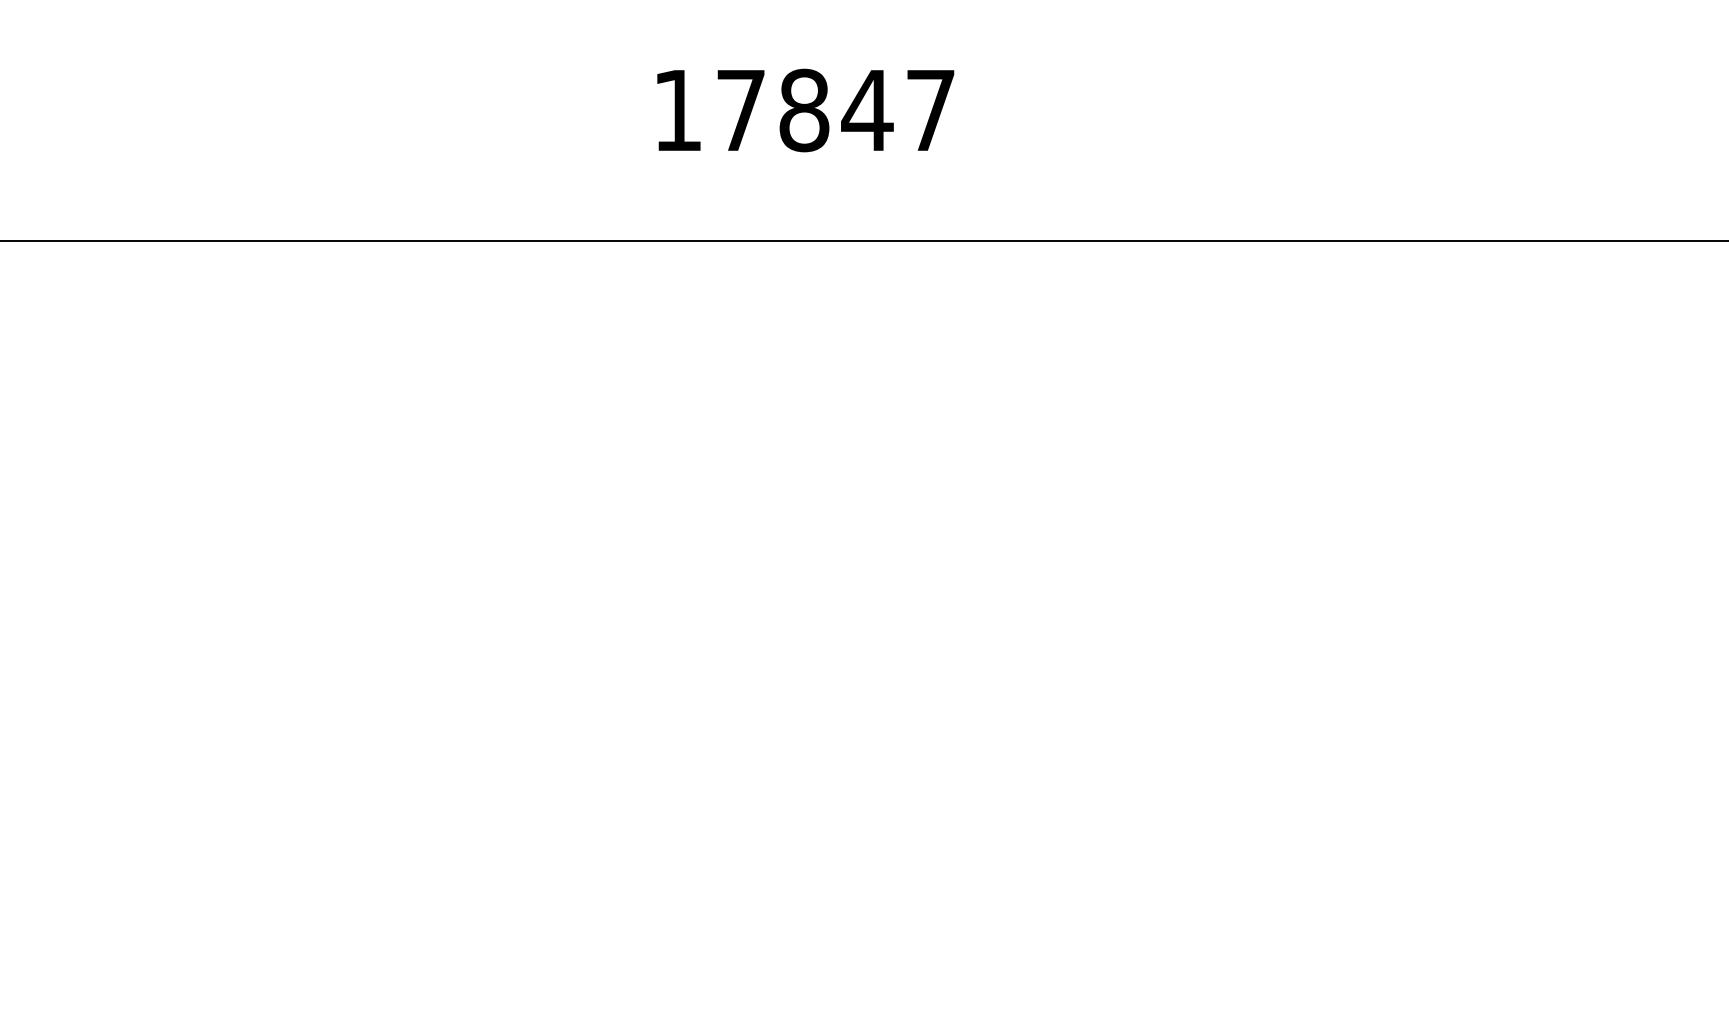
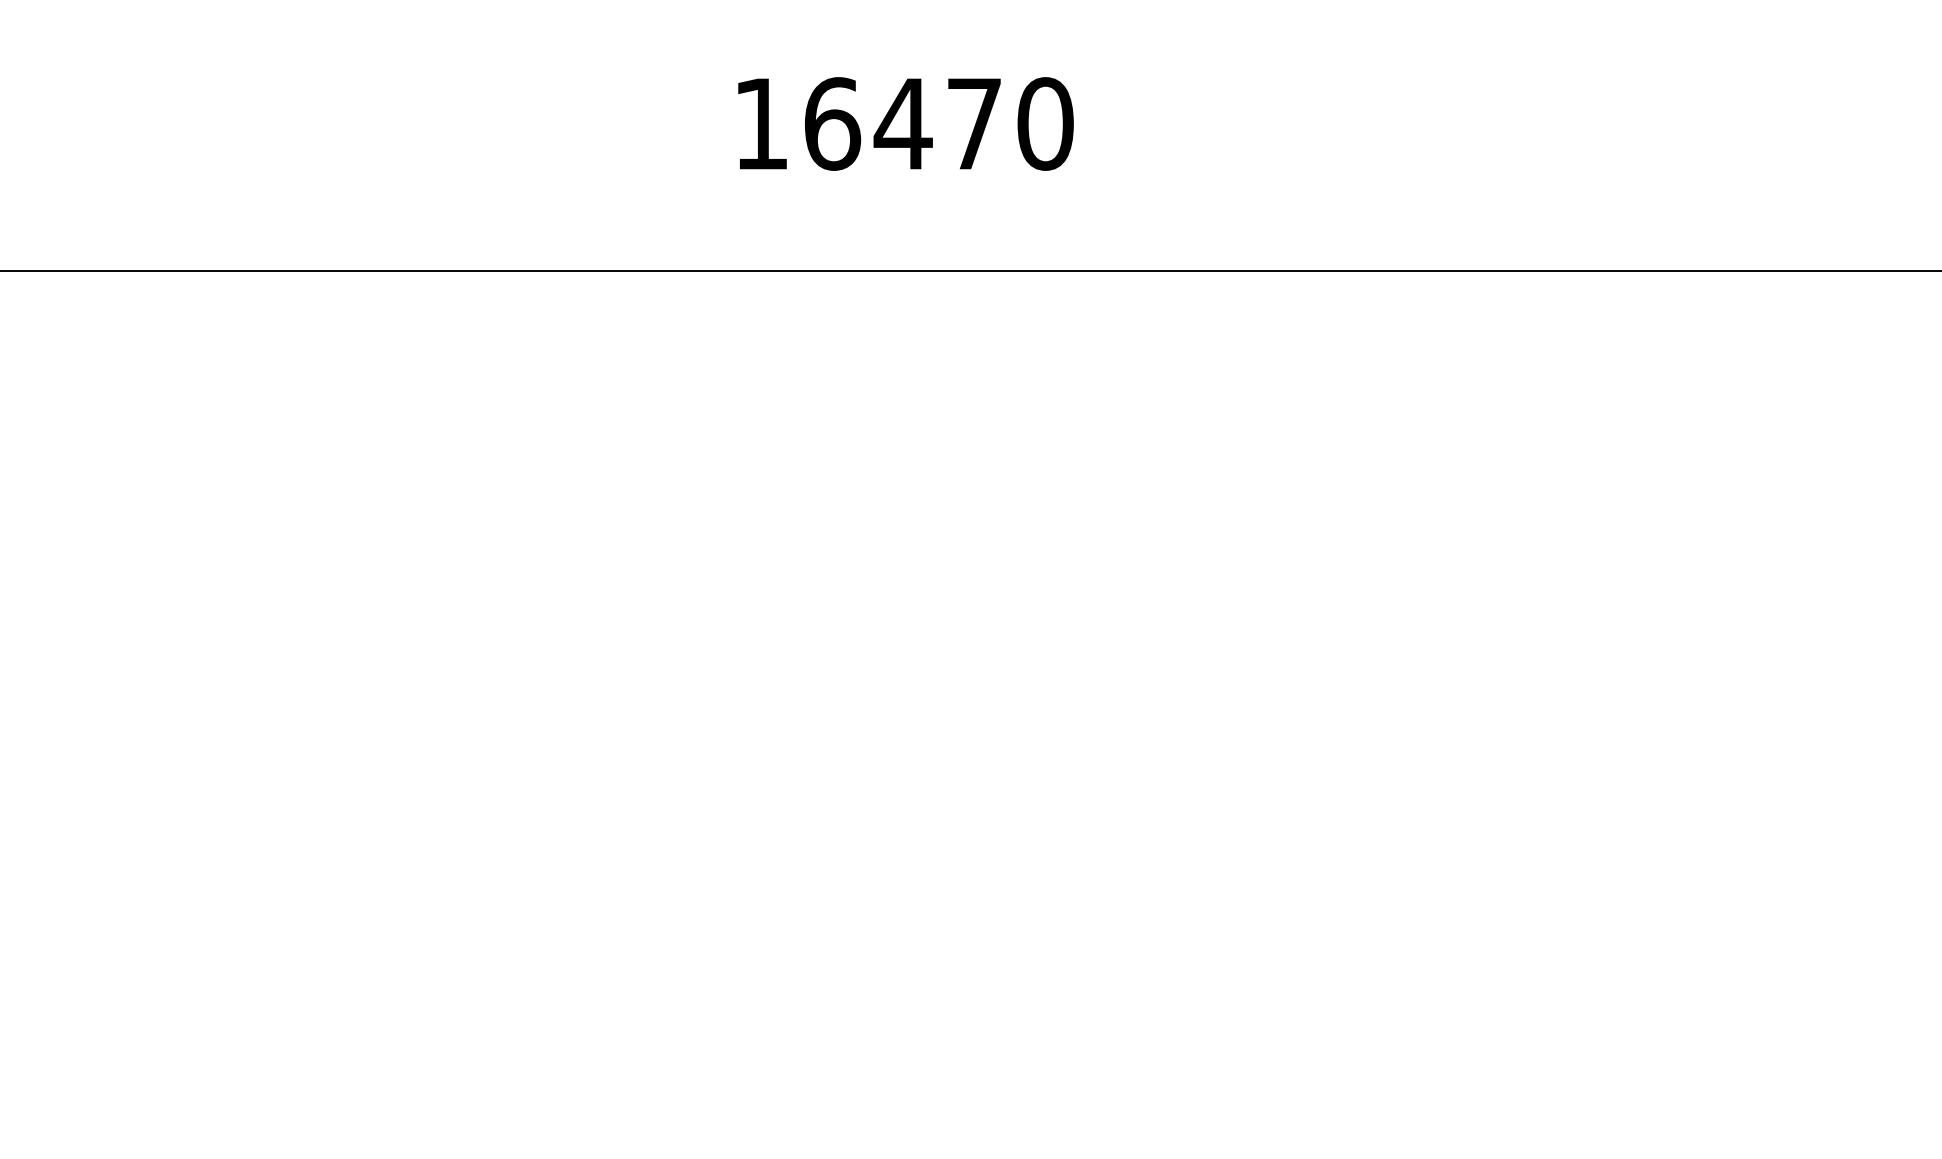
text: (835, 110) -> (938, 123), 17847 -> 16470

